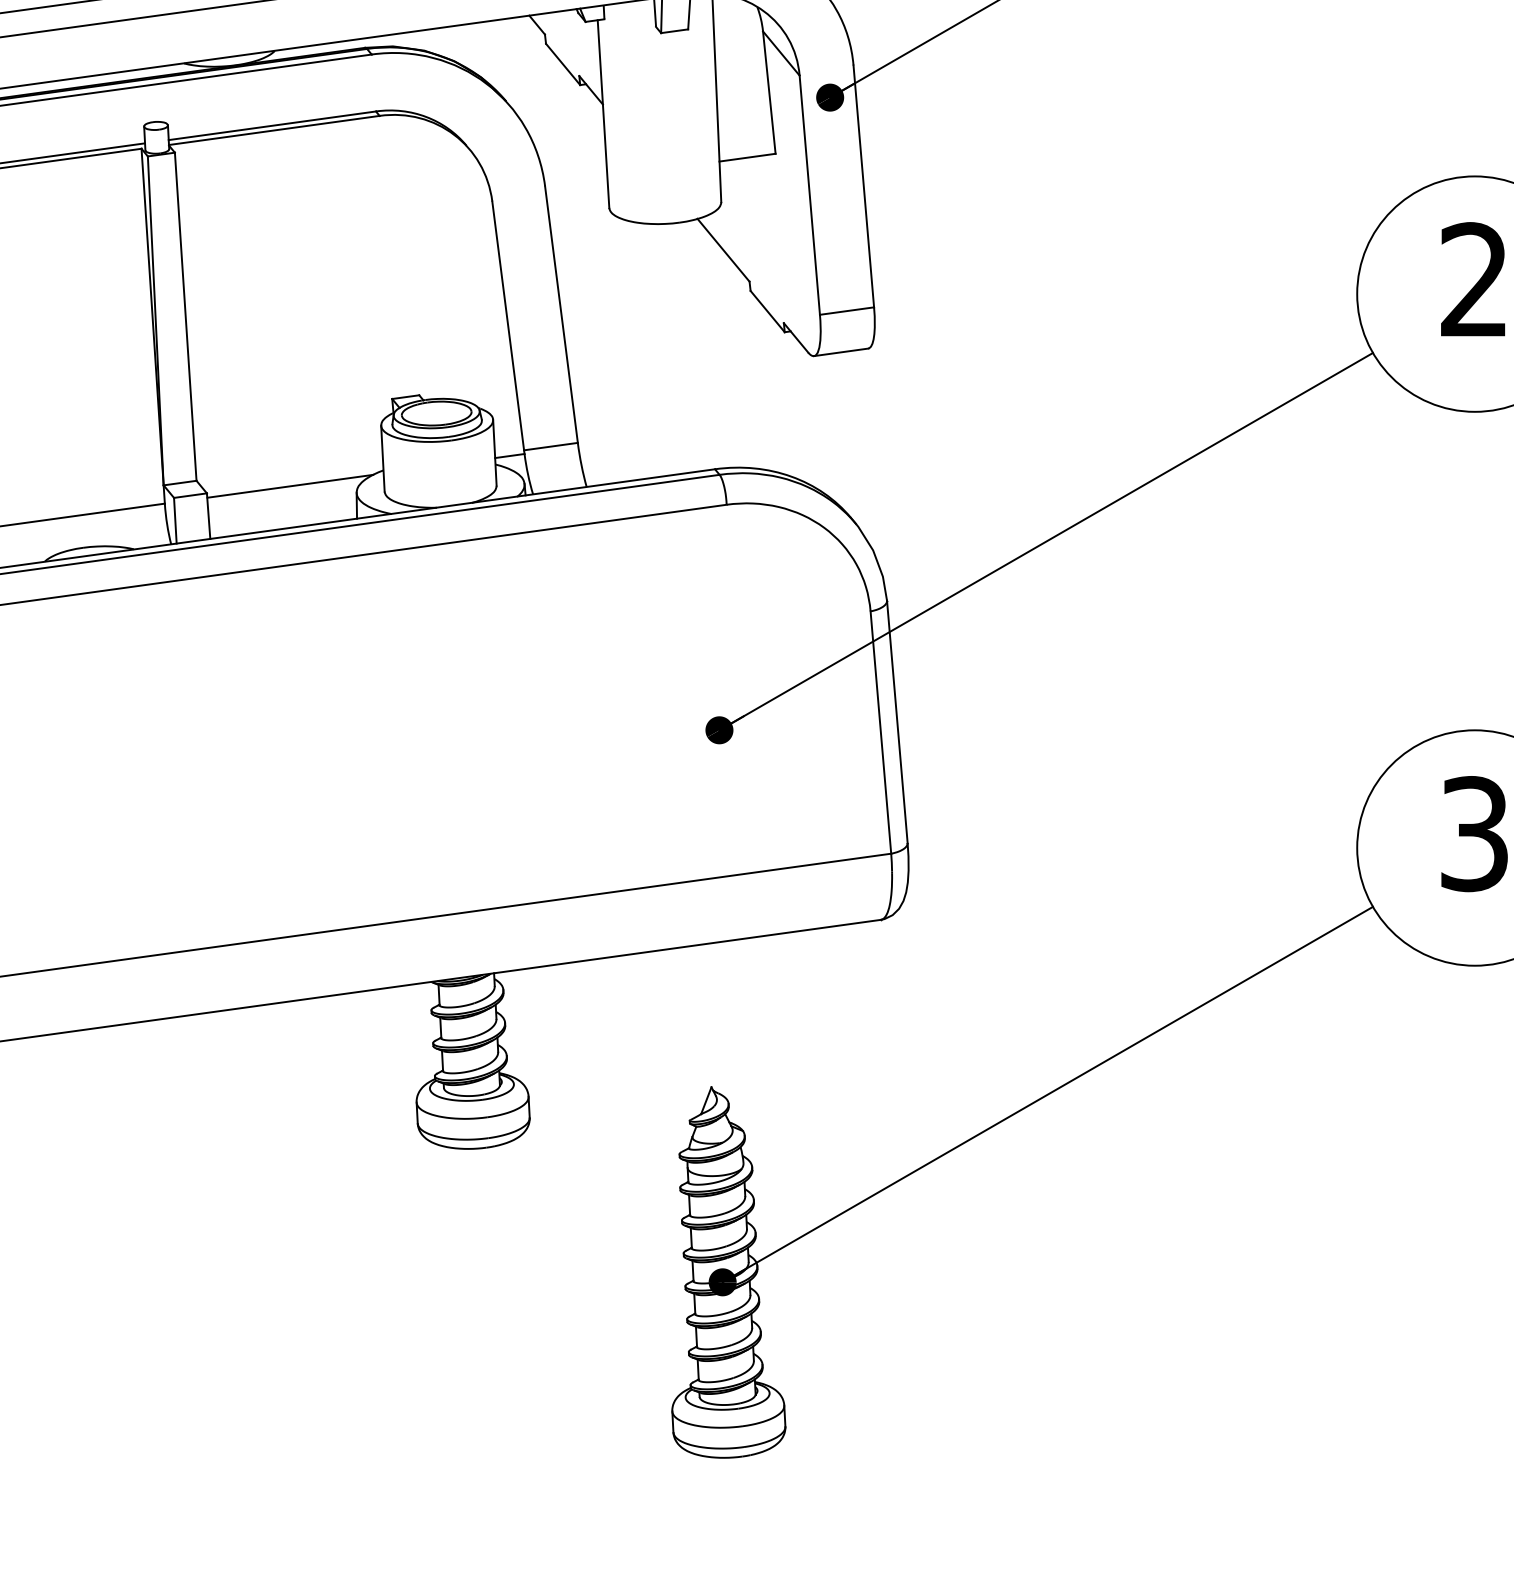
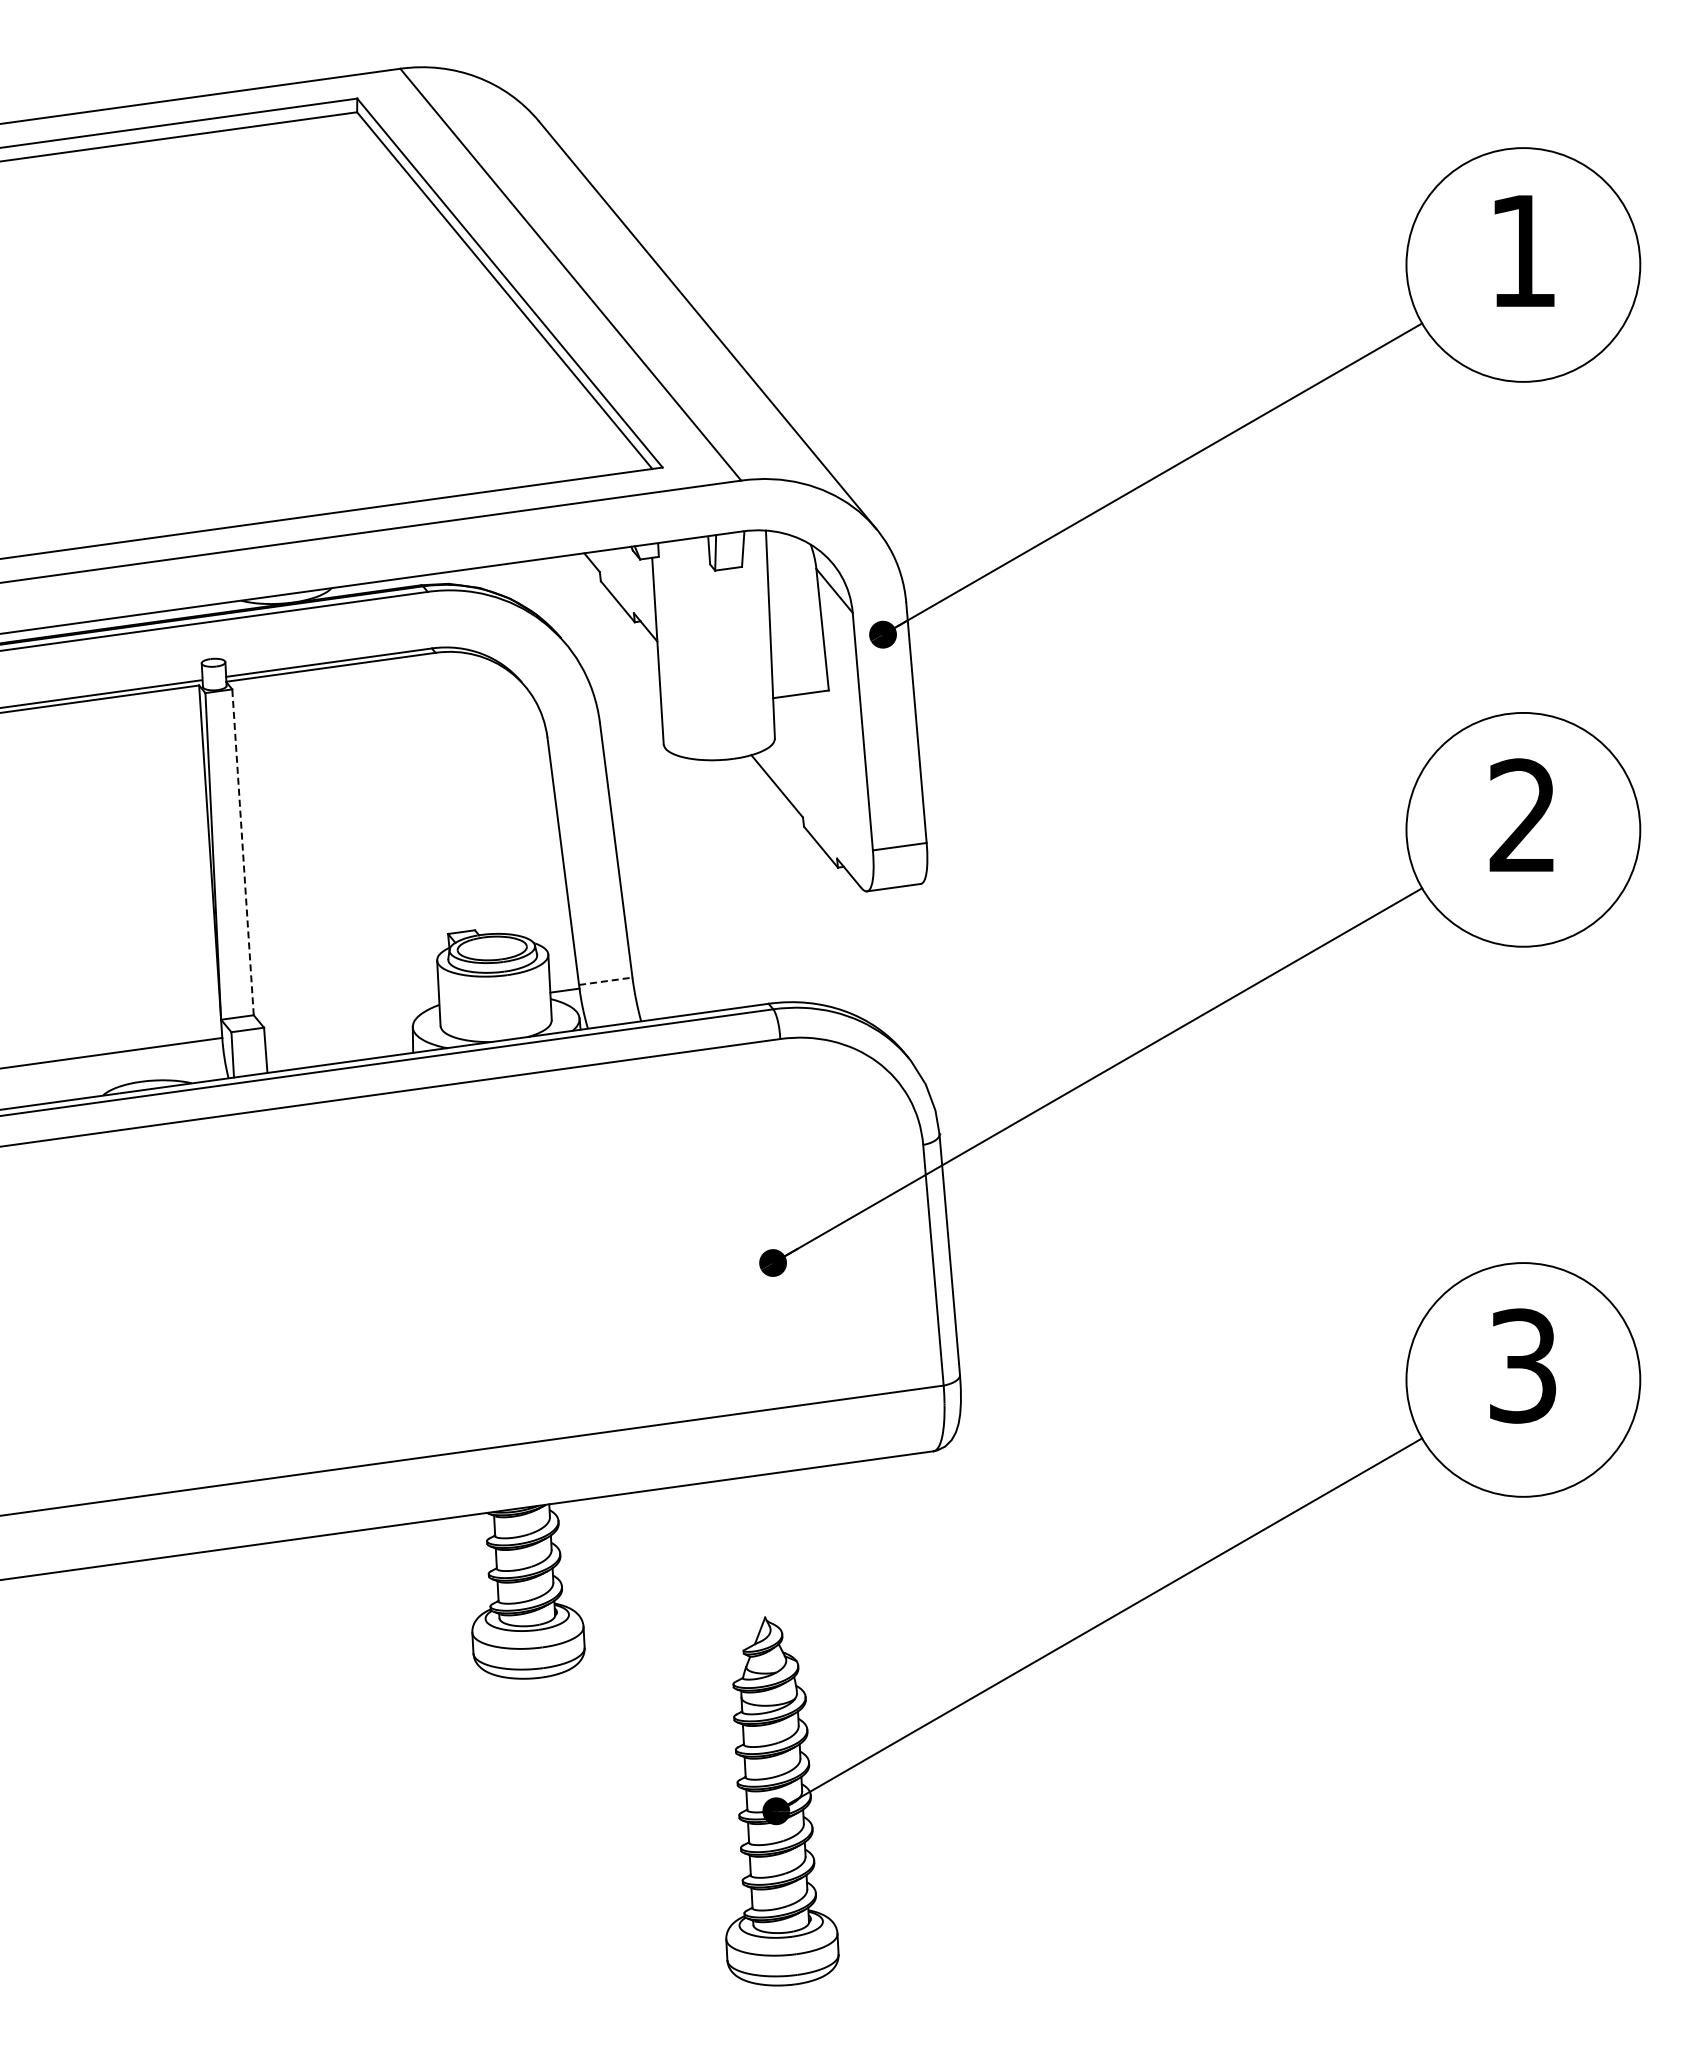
line: (186, 315) -> (243, 851), solid -> dashed
line: (550, 446) -> (605, 981), solid -> dashed
line: (289, 486) -> (346, 1020), removed

